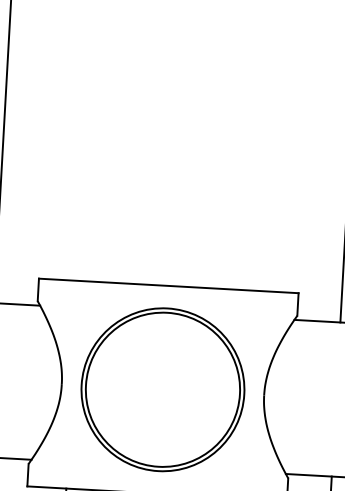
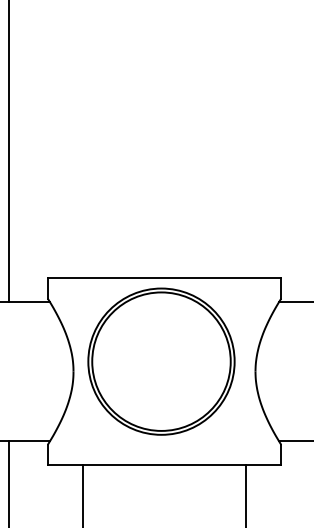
part: (162, 389) -> (161, 361), moved

